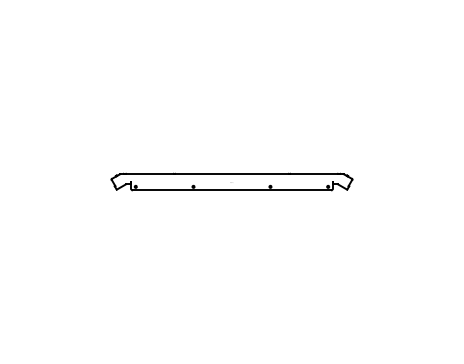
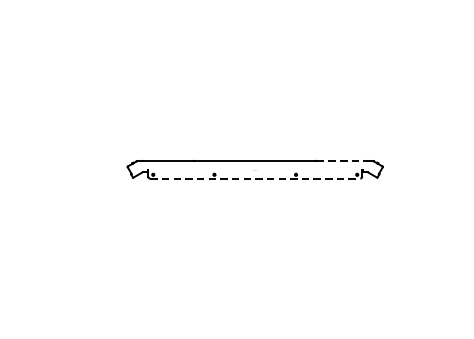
line: (314, 174) -> (342, 161), solid -> dashed
line: (232, 190) -> (255, 178), solid -> dashed

